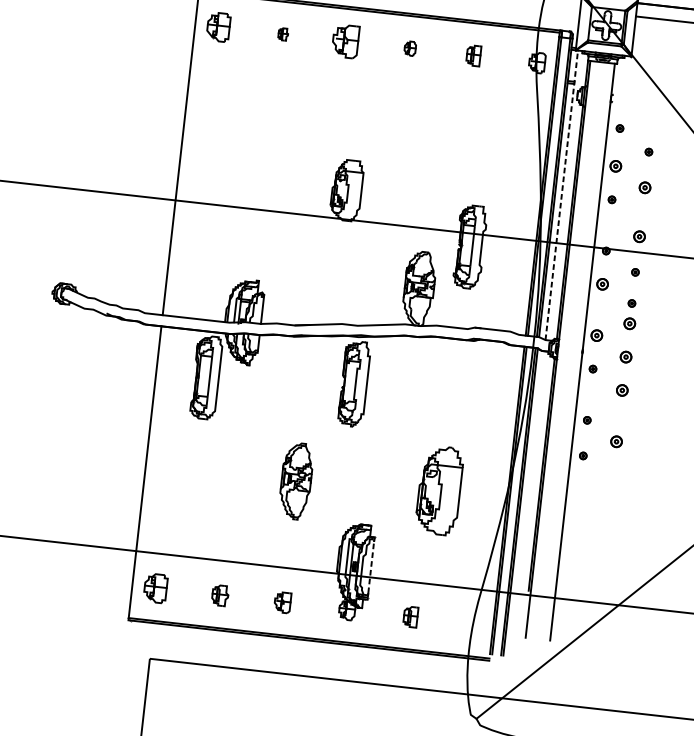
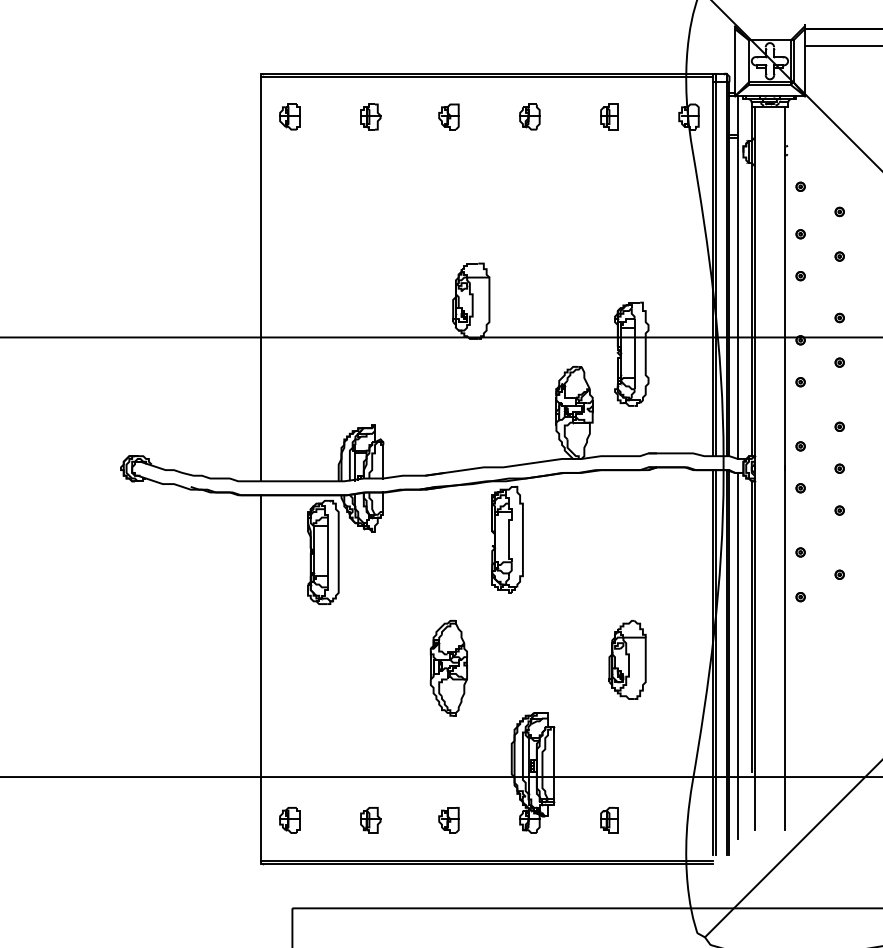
part: (218, 26) -> (289, 116), size x0.71
part: (283, 33) -> (370, 116), size x1.67
part: (345, 40) -> (448, 116), size x0.62
part: (409, 48) -> (529, 116), size x1.43
part: (615, 166) -> (800, 234), size x0.62
part: (644, 187) -> (839, 256), size x0.62
line: (561, 195) -> (737, 277), dashed -> solid
part: (639, 236) -> (839, 317), size x0.62
part: (602, 284) -> (800, 382), size x0.62
part: (631, 303) -> (839, 401), removed
part: (629, 323) -> (839, 426), size x0.62
part: (596, 335) -> (800, 446), size x0.62
part: (625, 356) -> (839, 468), size x0.62
part: (622, 390) -> (839, 510), size x0.62
part: (616, 441) -> (839, 574), size x0.62
part: (439, 490) -> (627, 659), size x0.71
line: (527, 496) -> (737, 655), added
line: (371, 567) -> (553, 764), dashed -> solid
part: (155, 588) -> (289, 820), size x0.71

